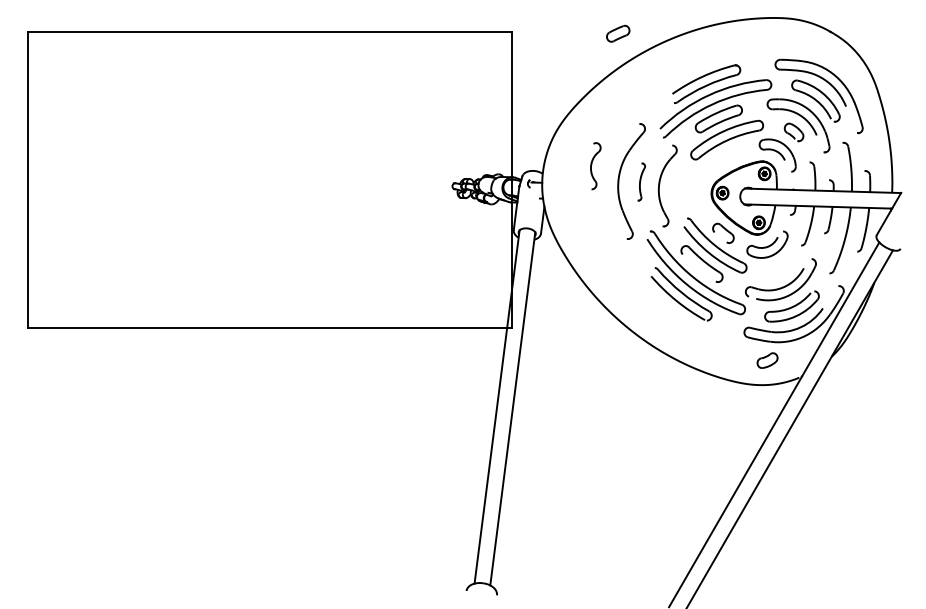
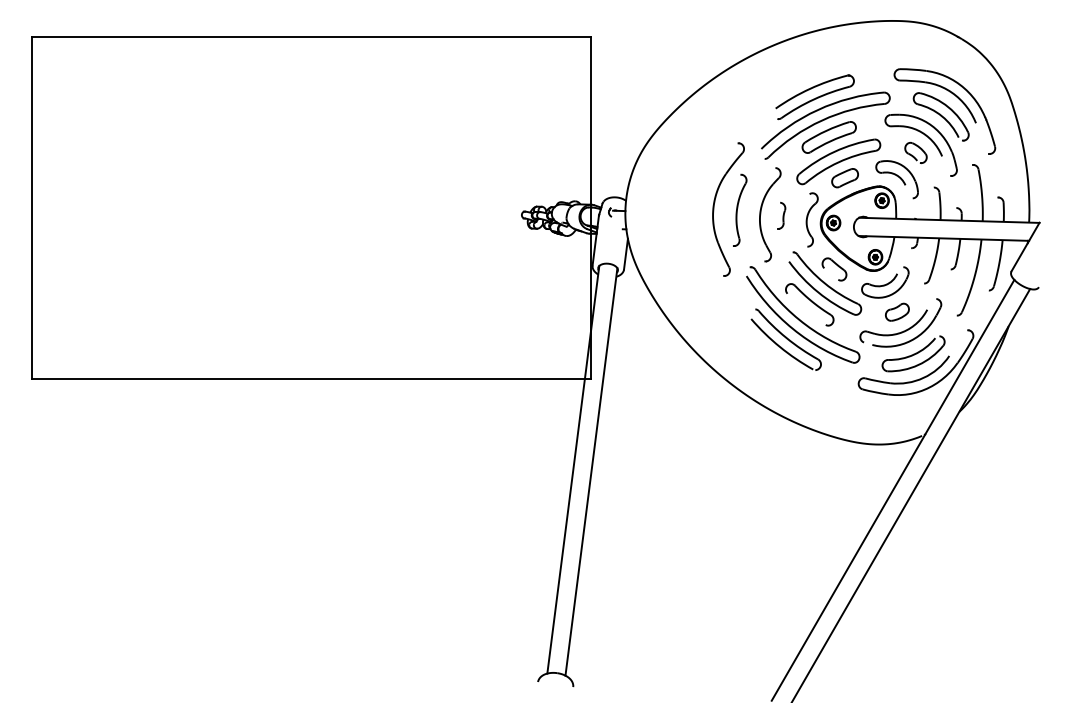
part: (617, 34) -> (844, 178), moved
part: (595, 165) -> (811, 219), moved
part: (641, 181) -> (740, 209), size x1.67
part: (677, 186) -> (781, 215), added
part: (767, 359) -> (897, 311), moved

